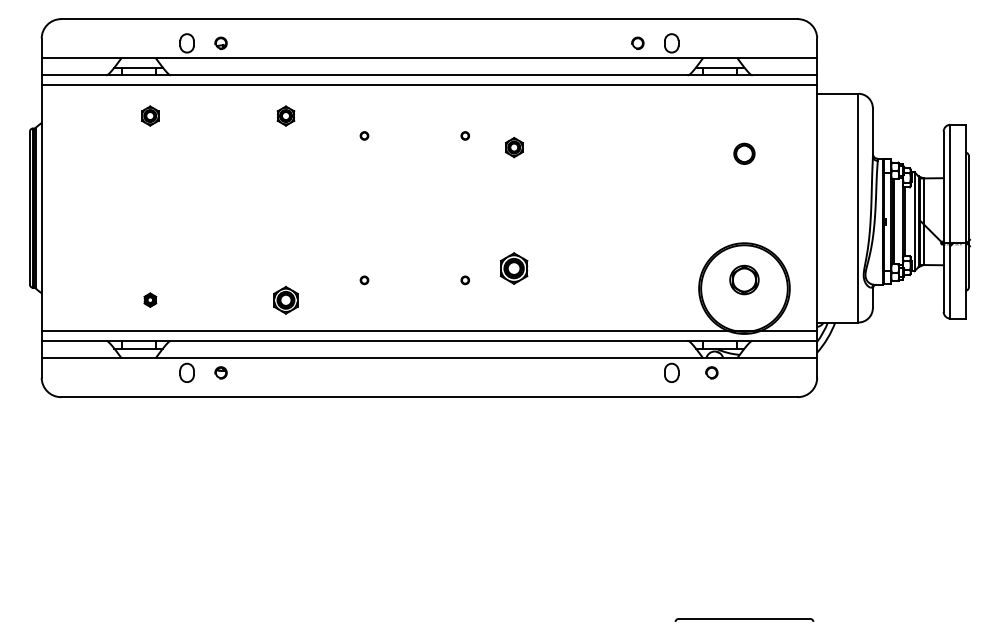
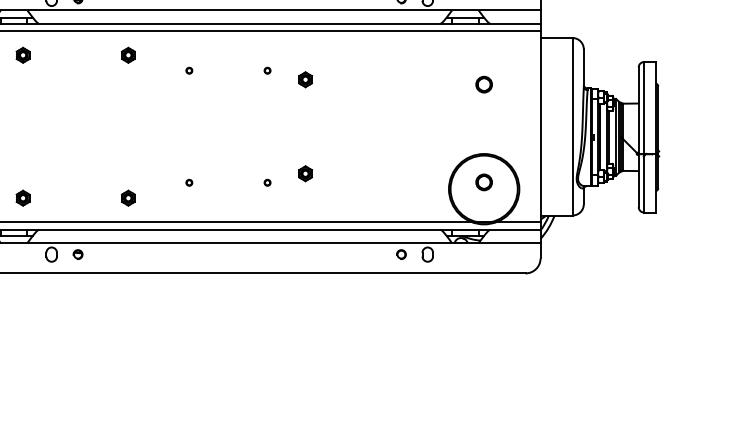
part: (514, 268) -> (305, 173), size x0.62
part: (744, 279) -> (484, 182), size x0.71
part: (150, 299) -> (23, 197), size x1.43
part: (285, 299) -> (128, 197), size x0.71
part: (711, 372) -> (401, 254), moved

